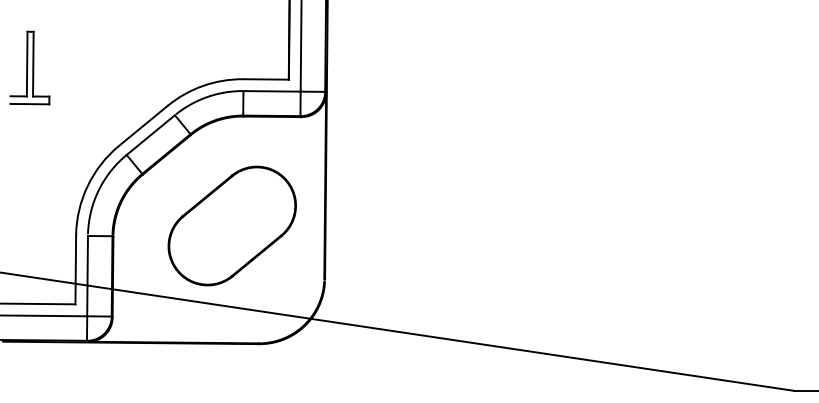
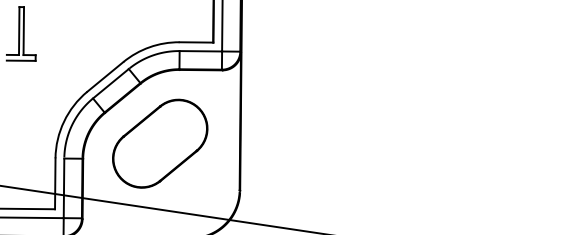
part: (231, 225) -> (159, 143), moved

